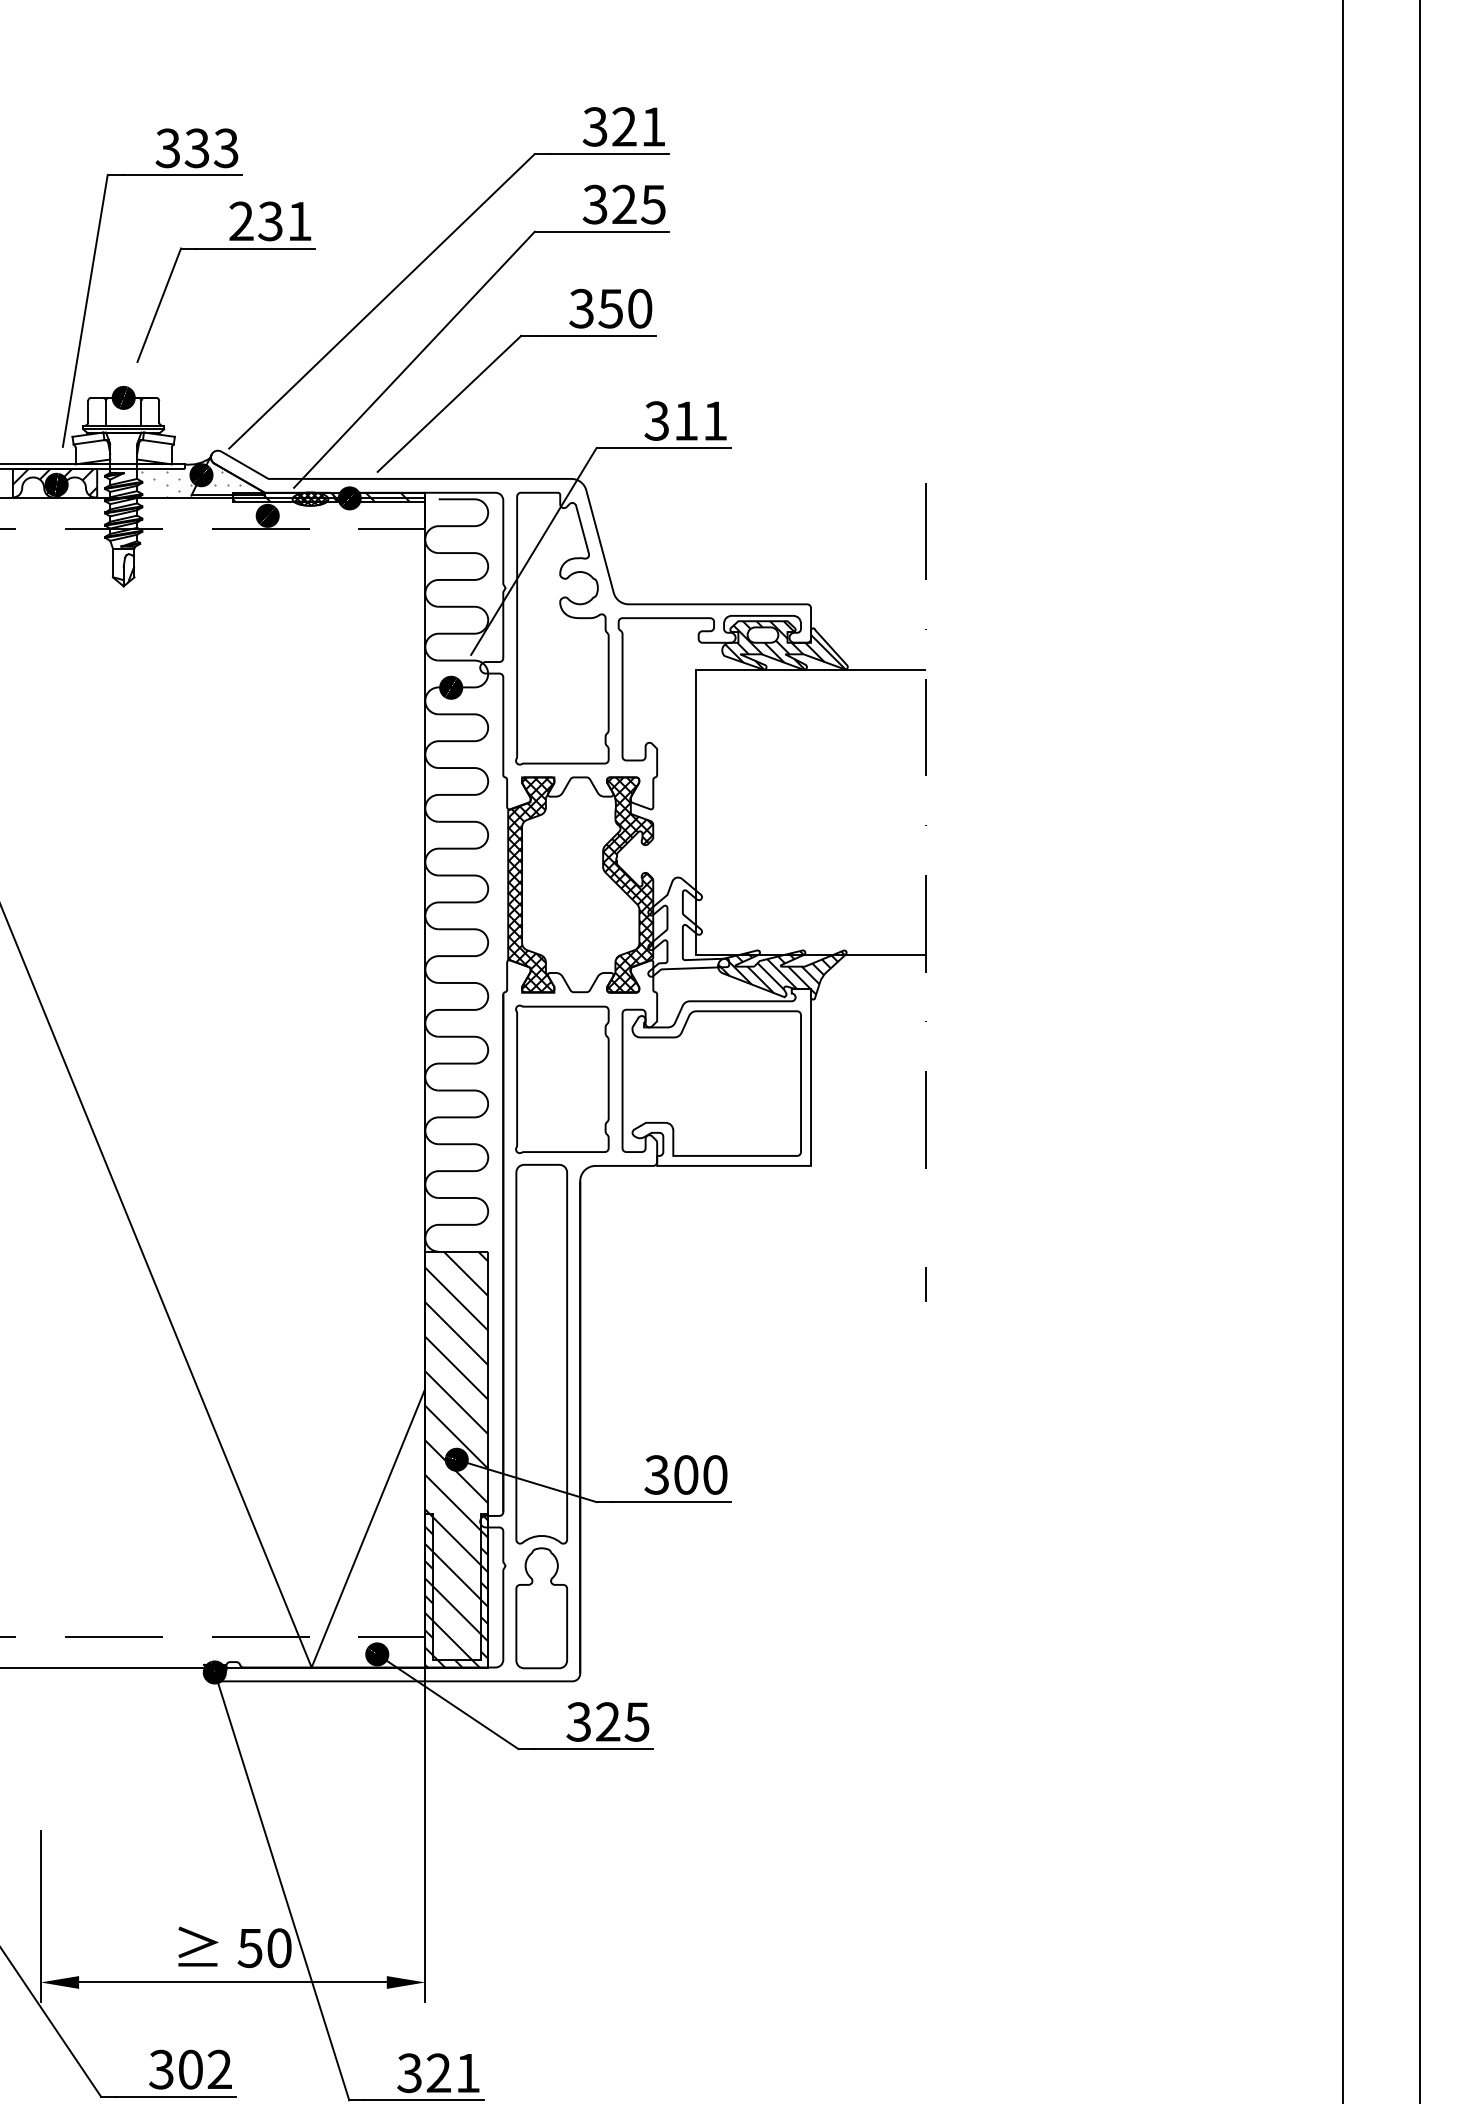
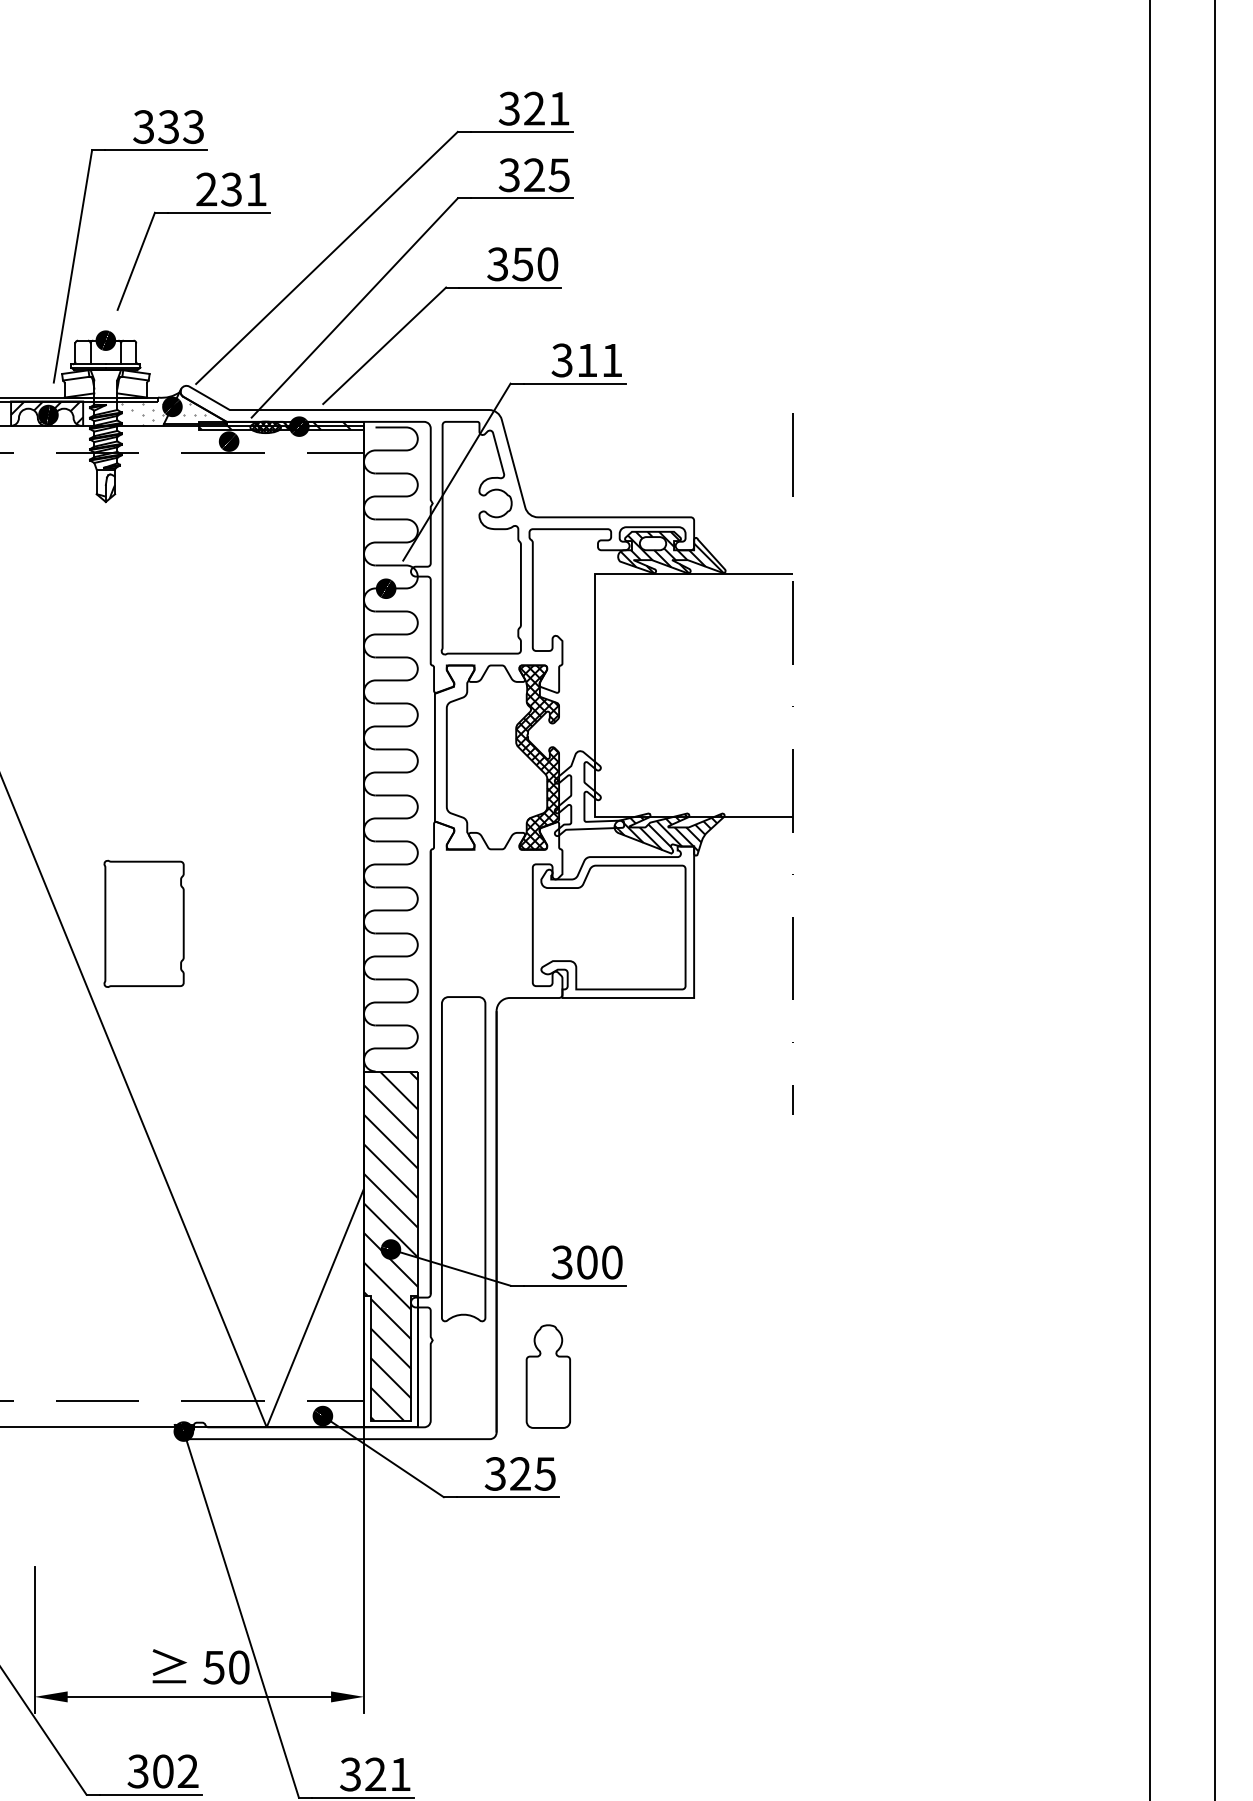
hatch: (531, 884) -> (454, 757), removed
part: (562, 1078) -> (144, 923), moved
hatch: (456, 1590) -> (390, 1361), removed
part: (541, 1608) -> (548, 1376), moved

